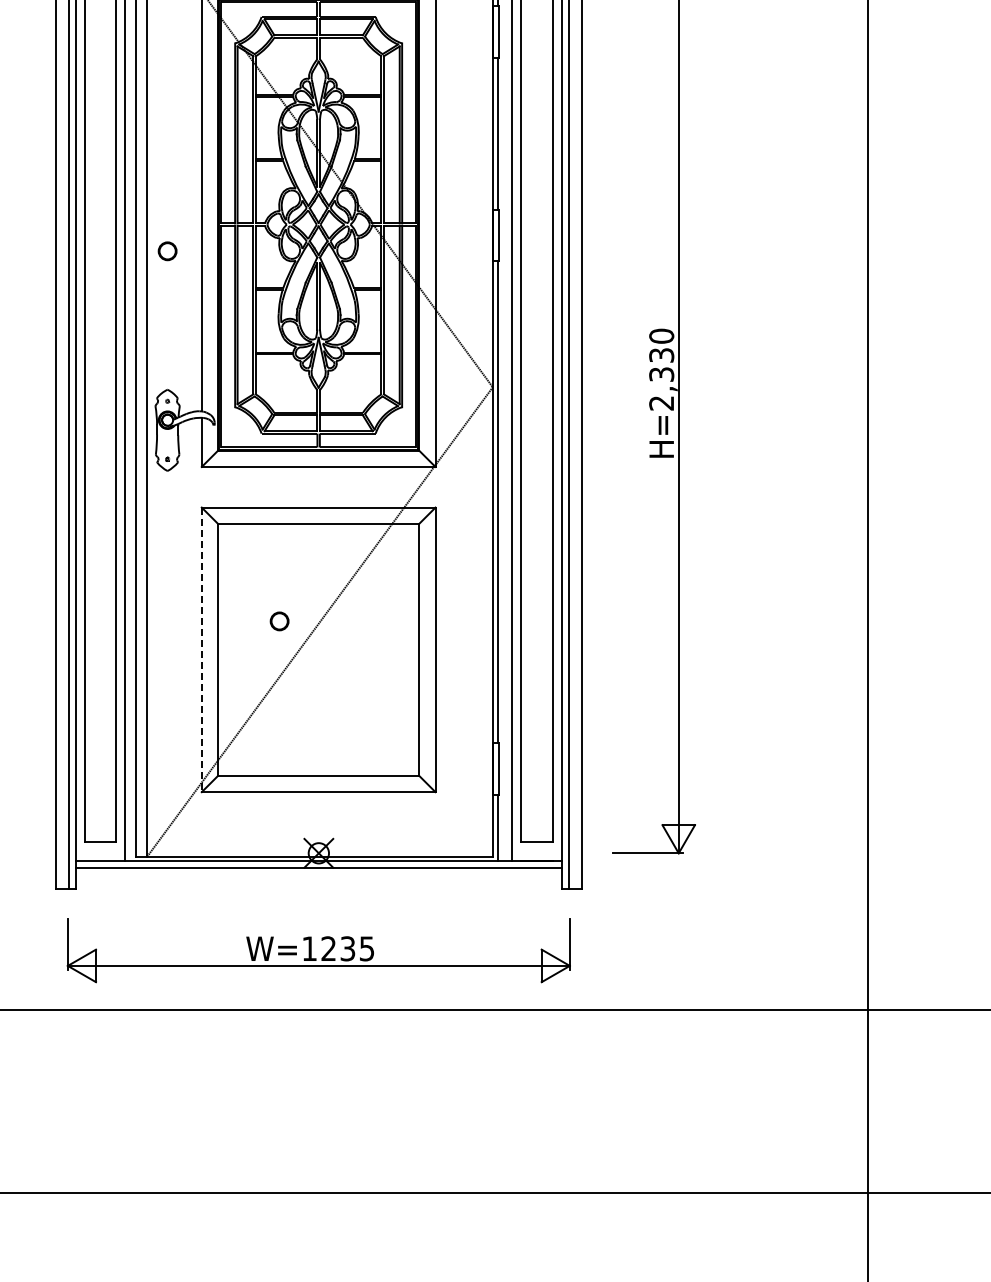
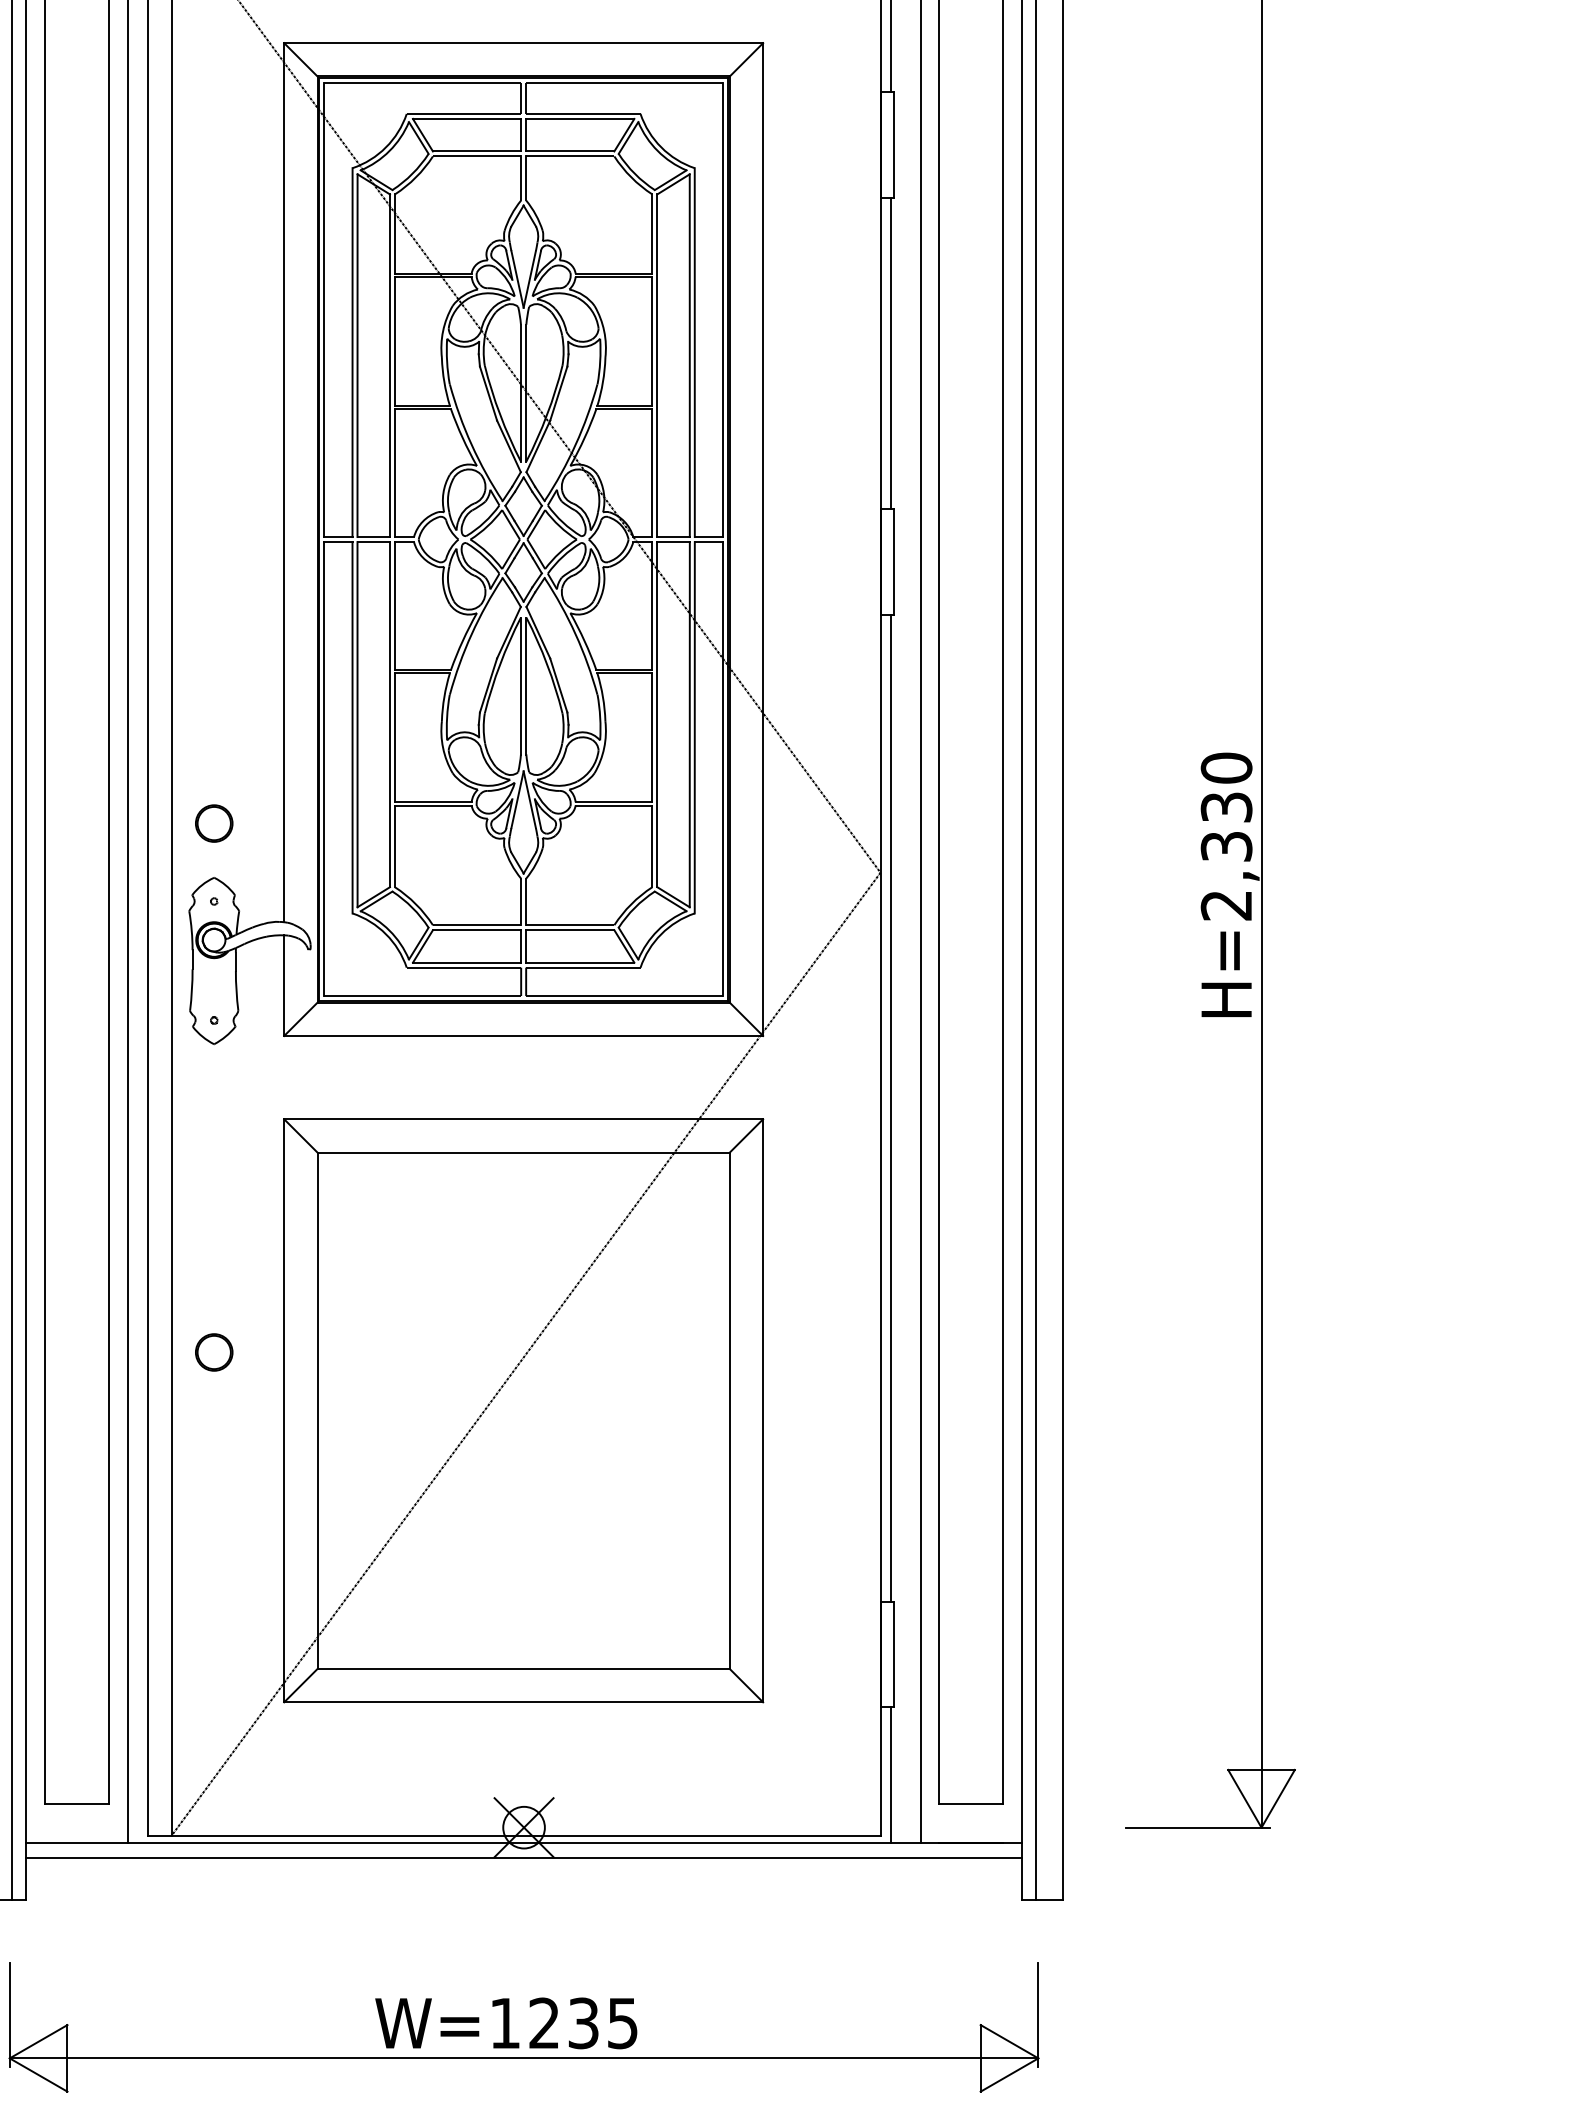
part: (167, 251) -> (213, 823), moved
part: (279, 621) -> (213, 1352), moved
line: (201, 650) -> (283, 1412), dashed -> solid

